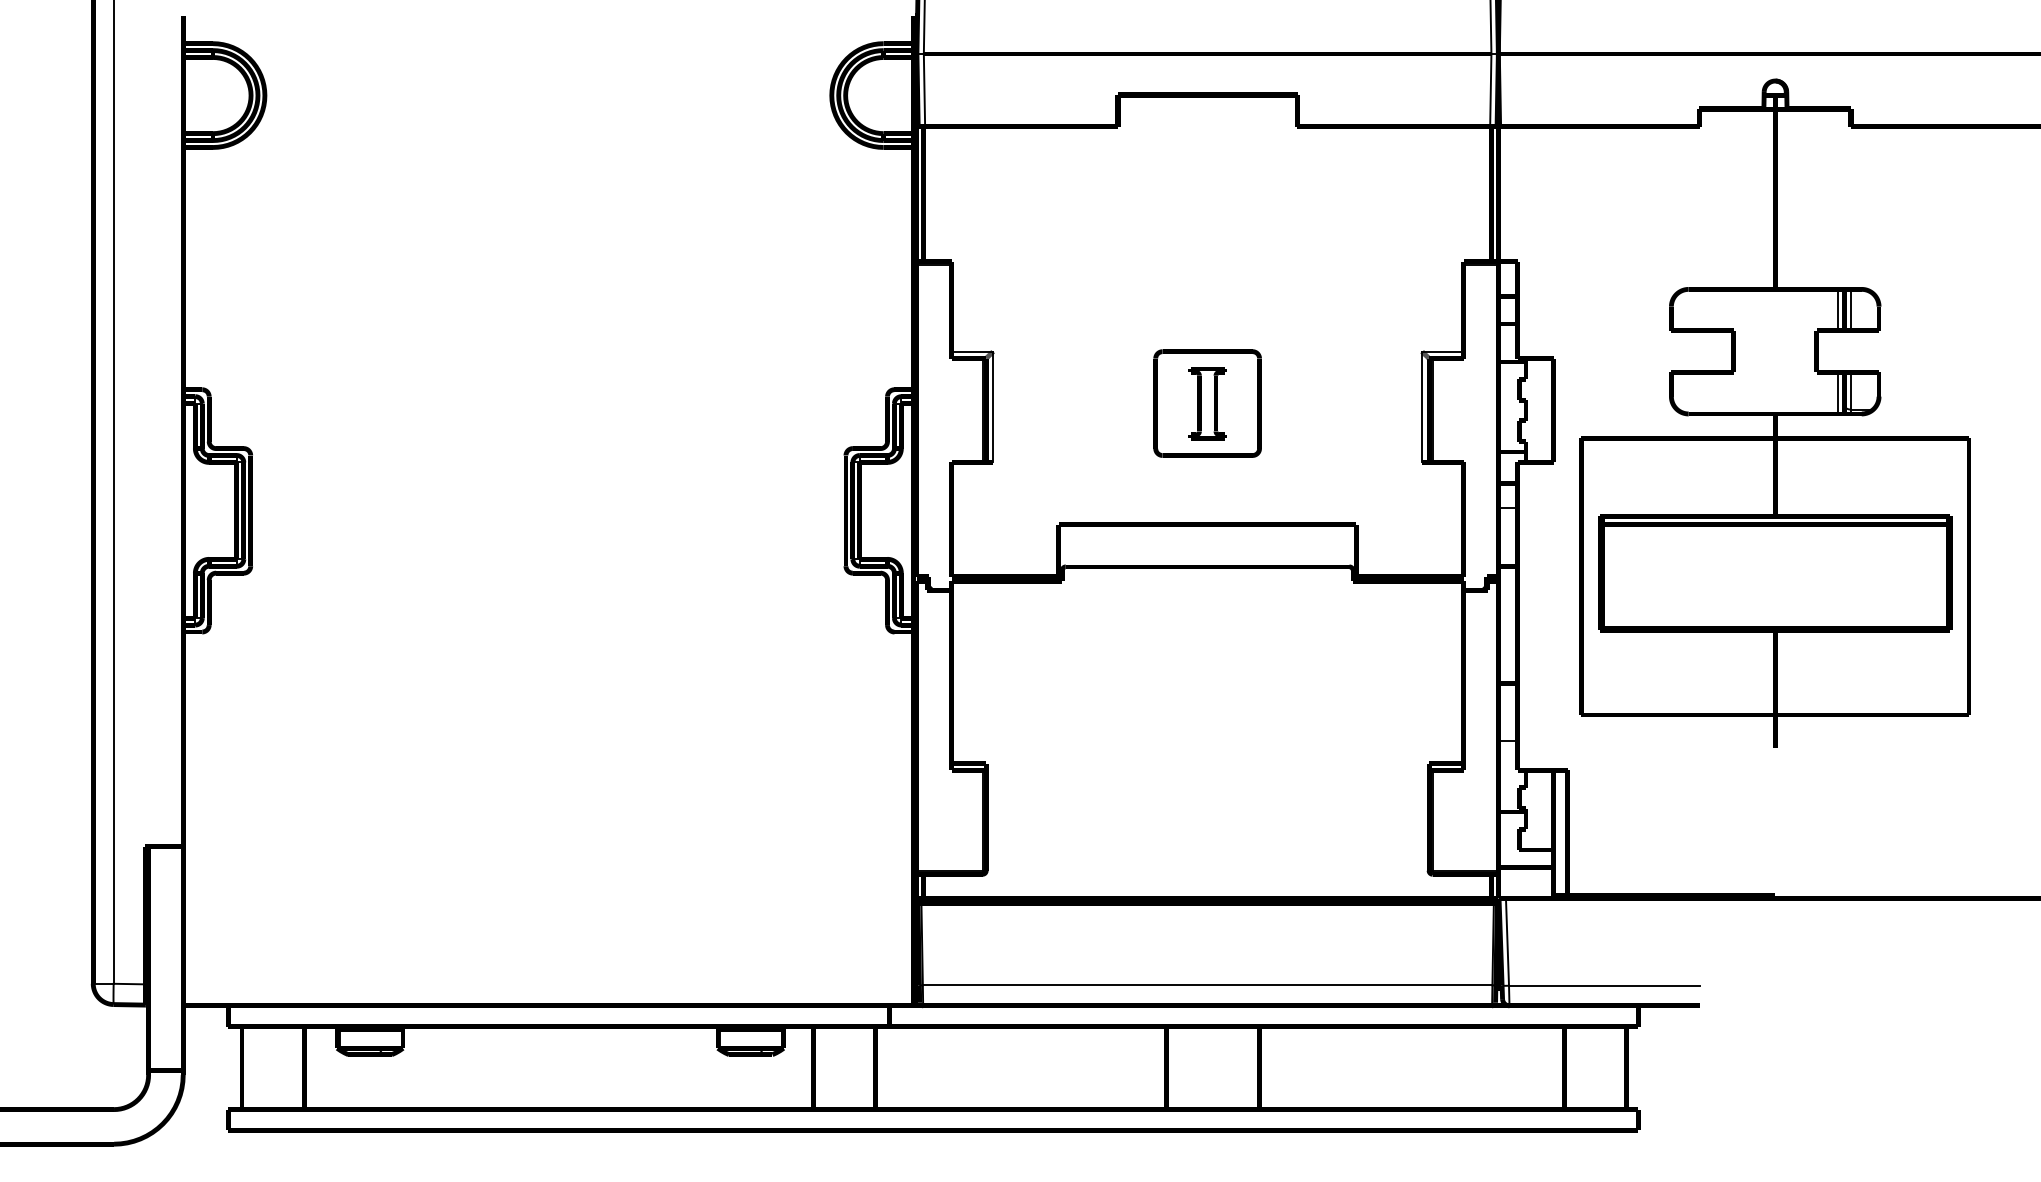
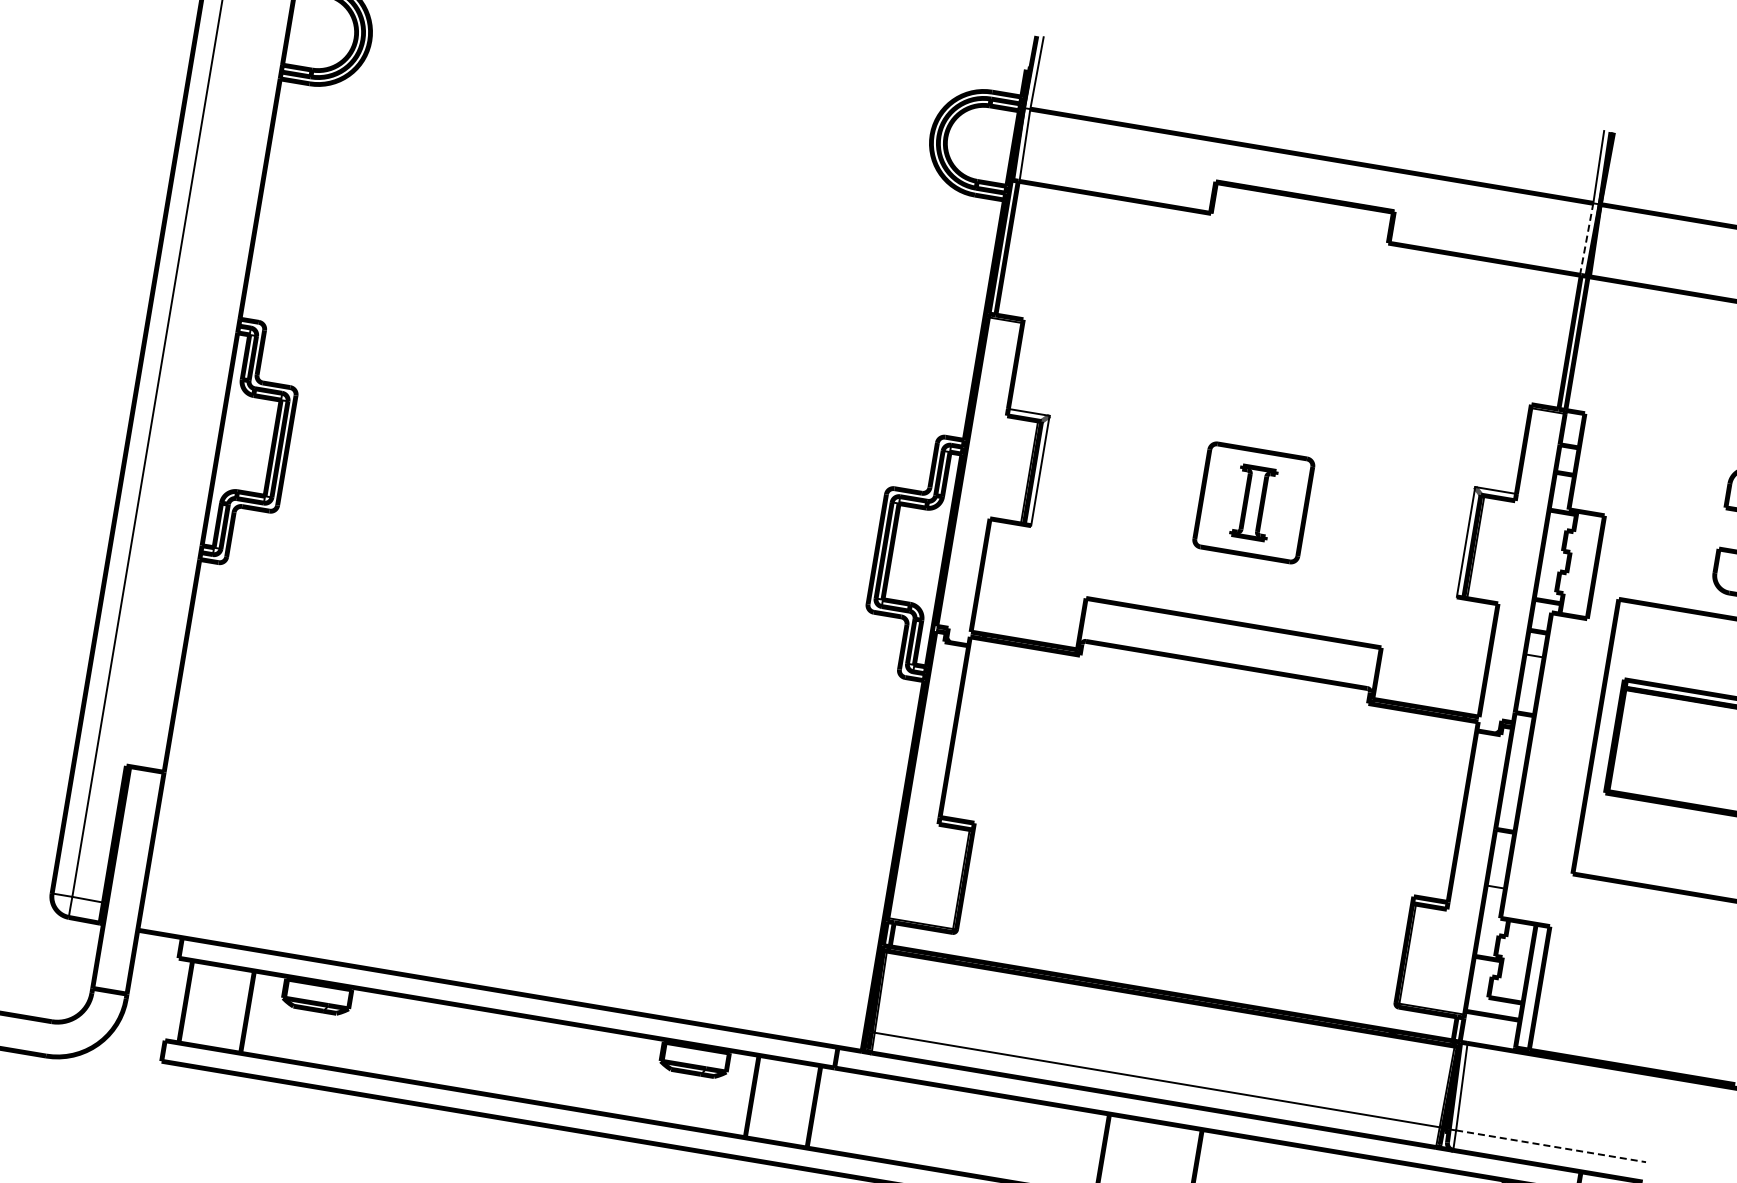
line: (1490, 89) -> (1586, 238), solid -> dashed
line: (1604, 985) -> (1550, 1146), solid -> dashed

